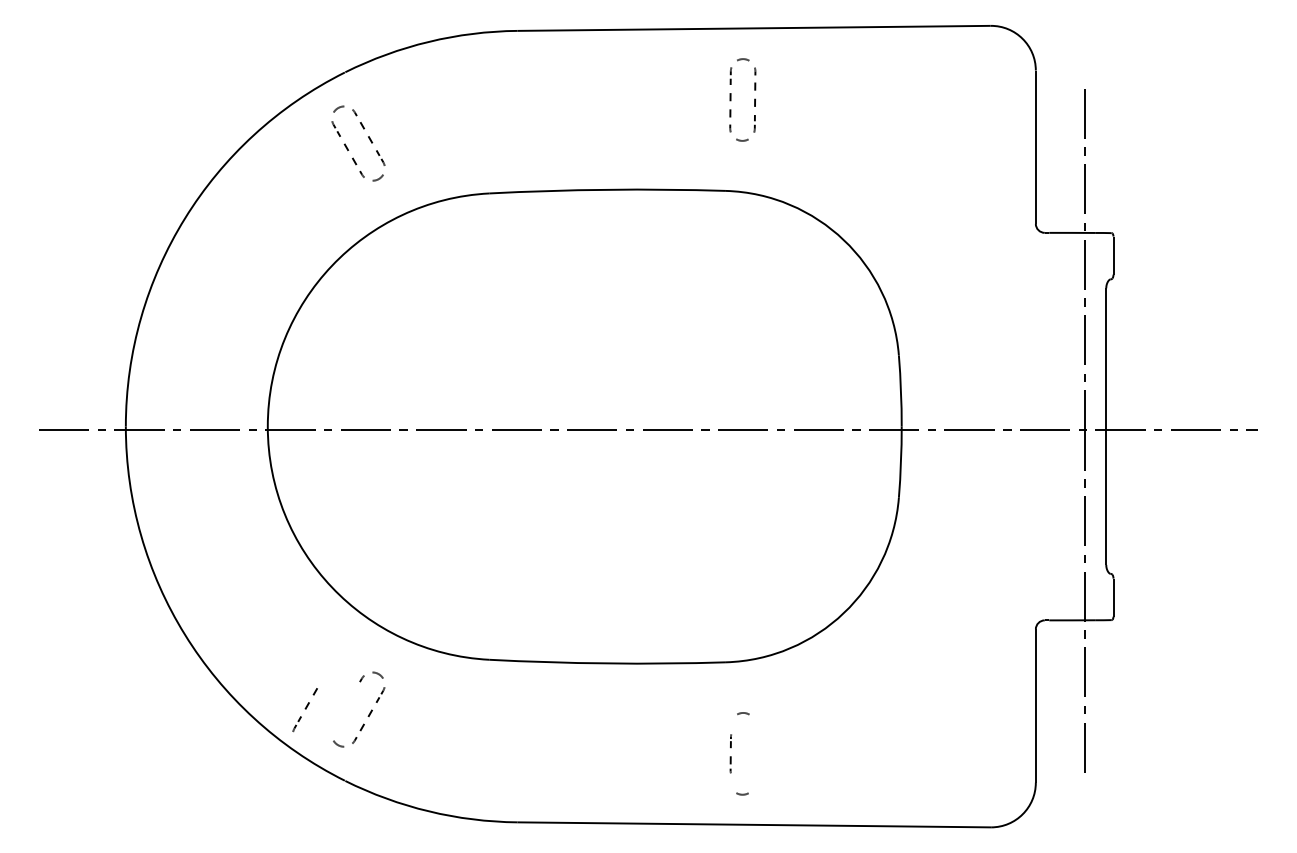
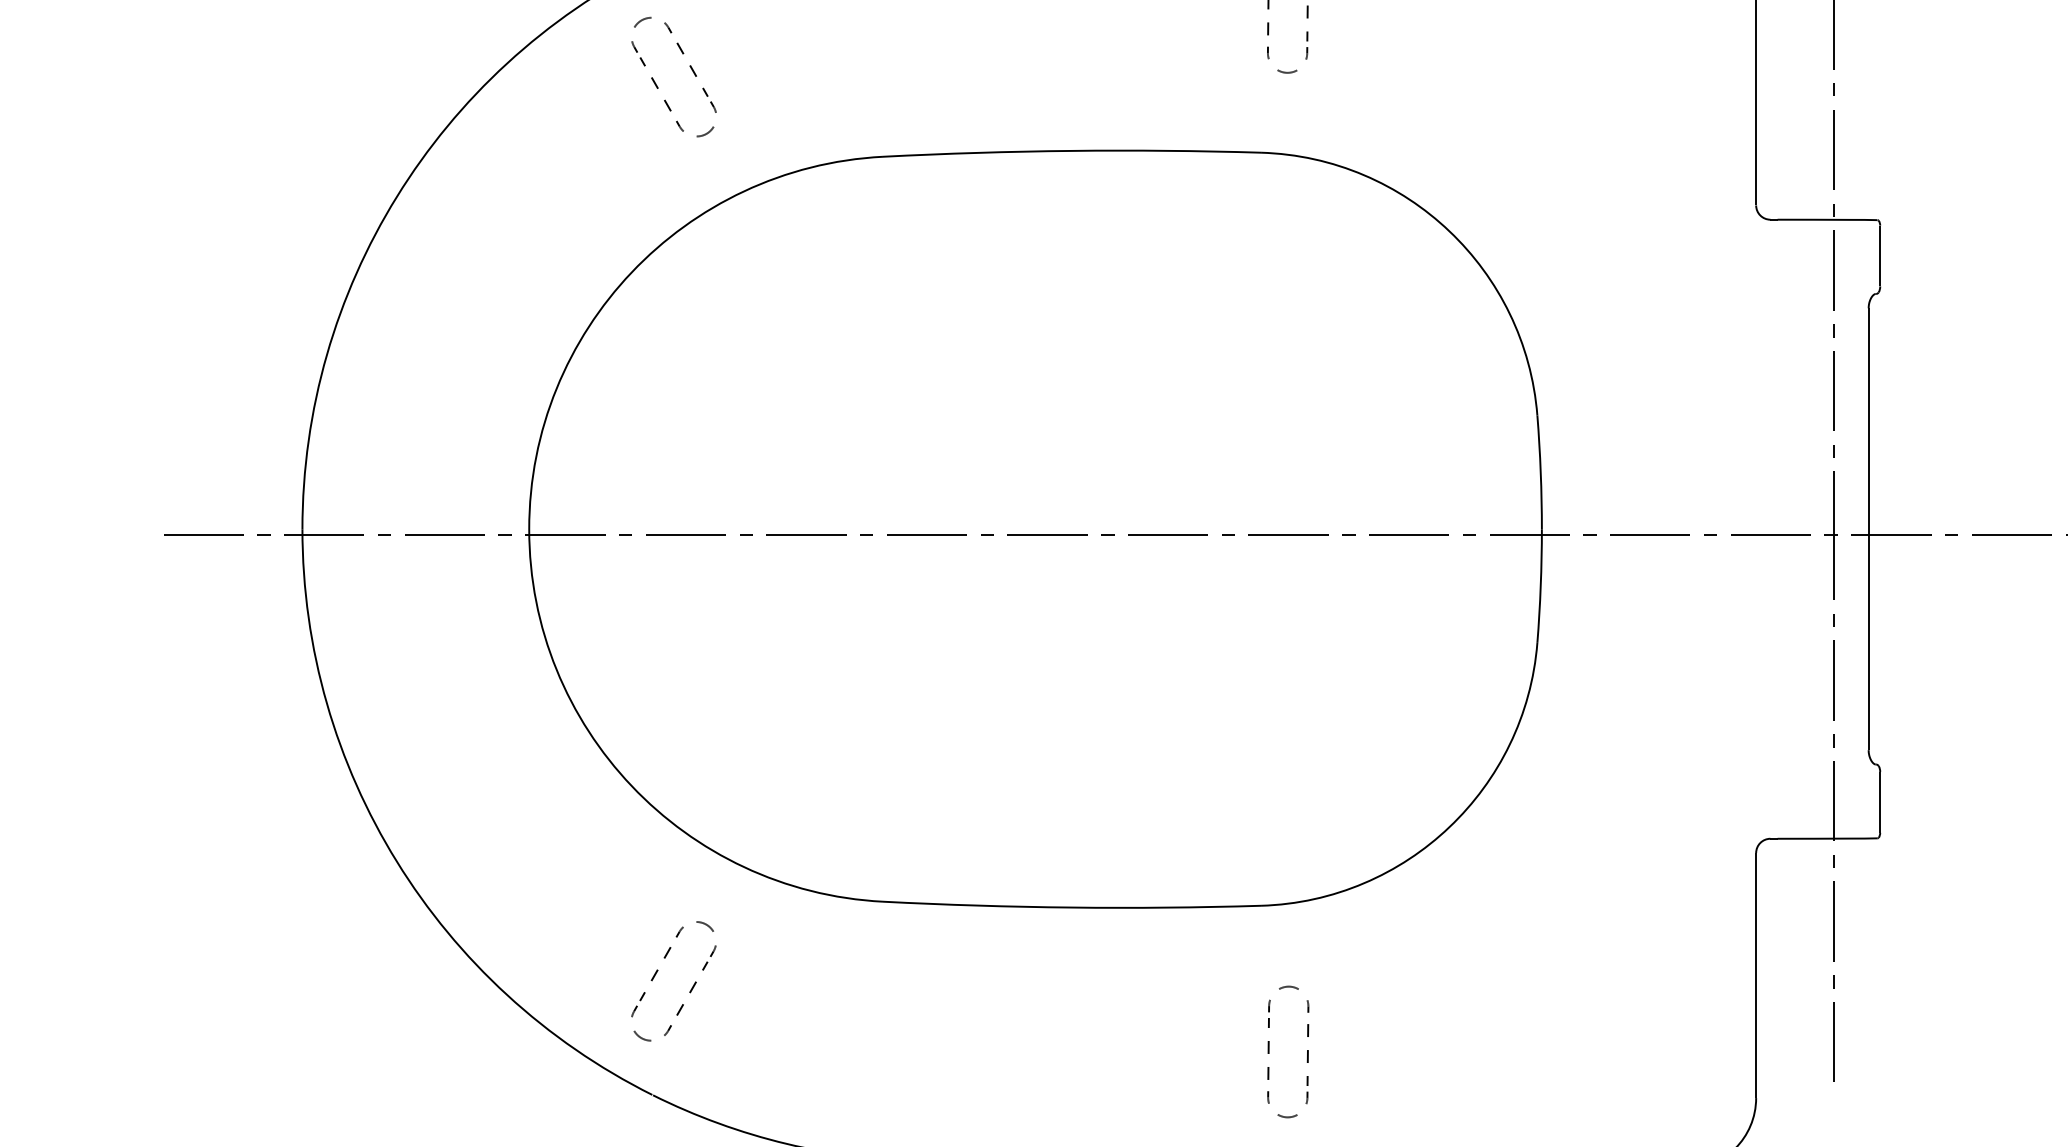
part: (304, 710) -> (650, 982), moved
part: (730, 753) -> (1268, 1051), size x1.67
part: (754, 753) -> (1306, 1051), added

